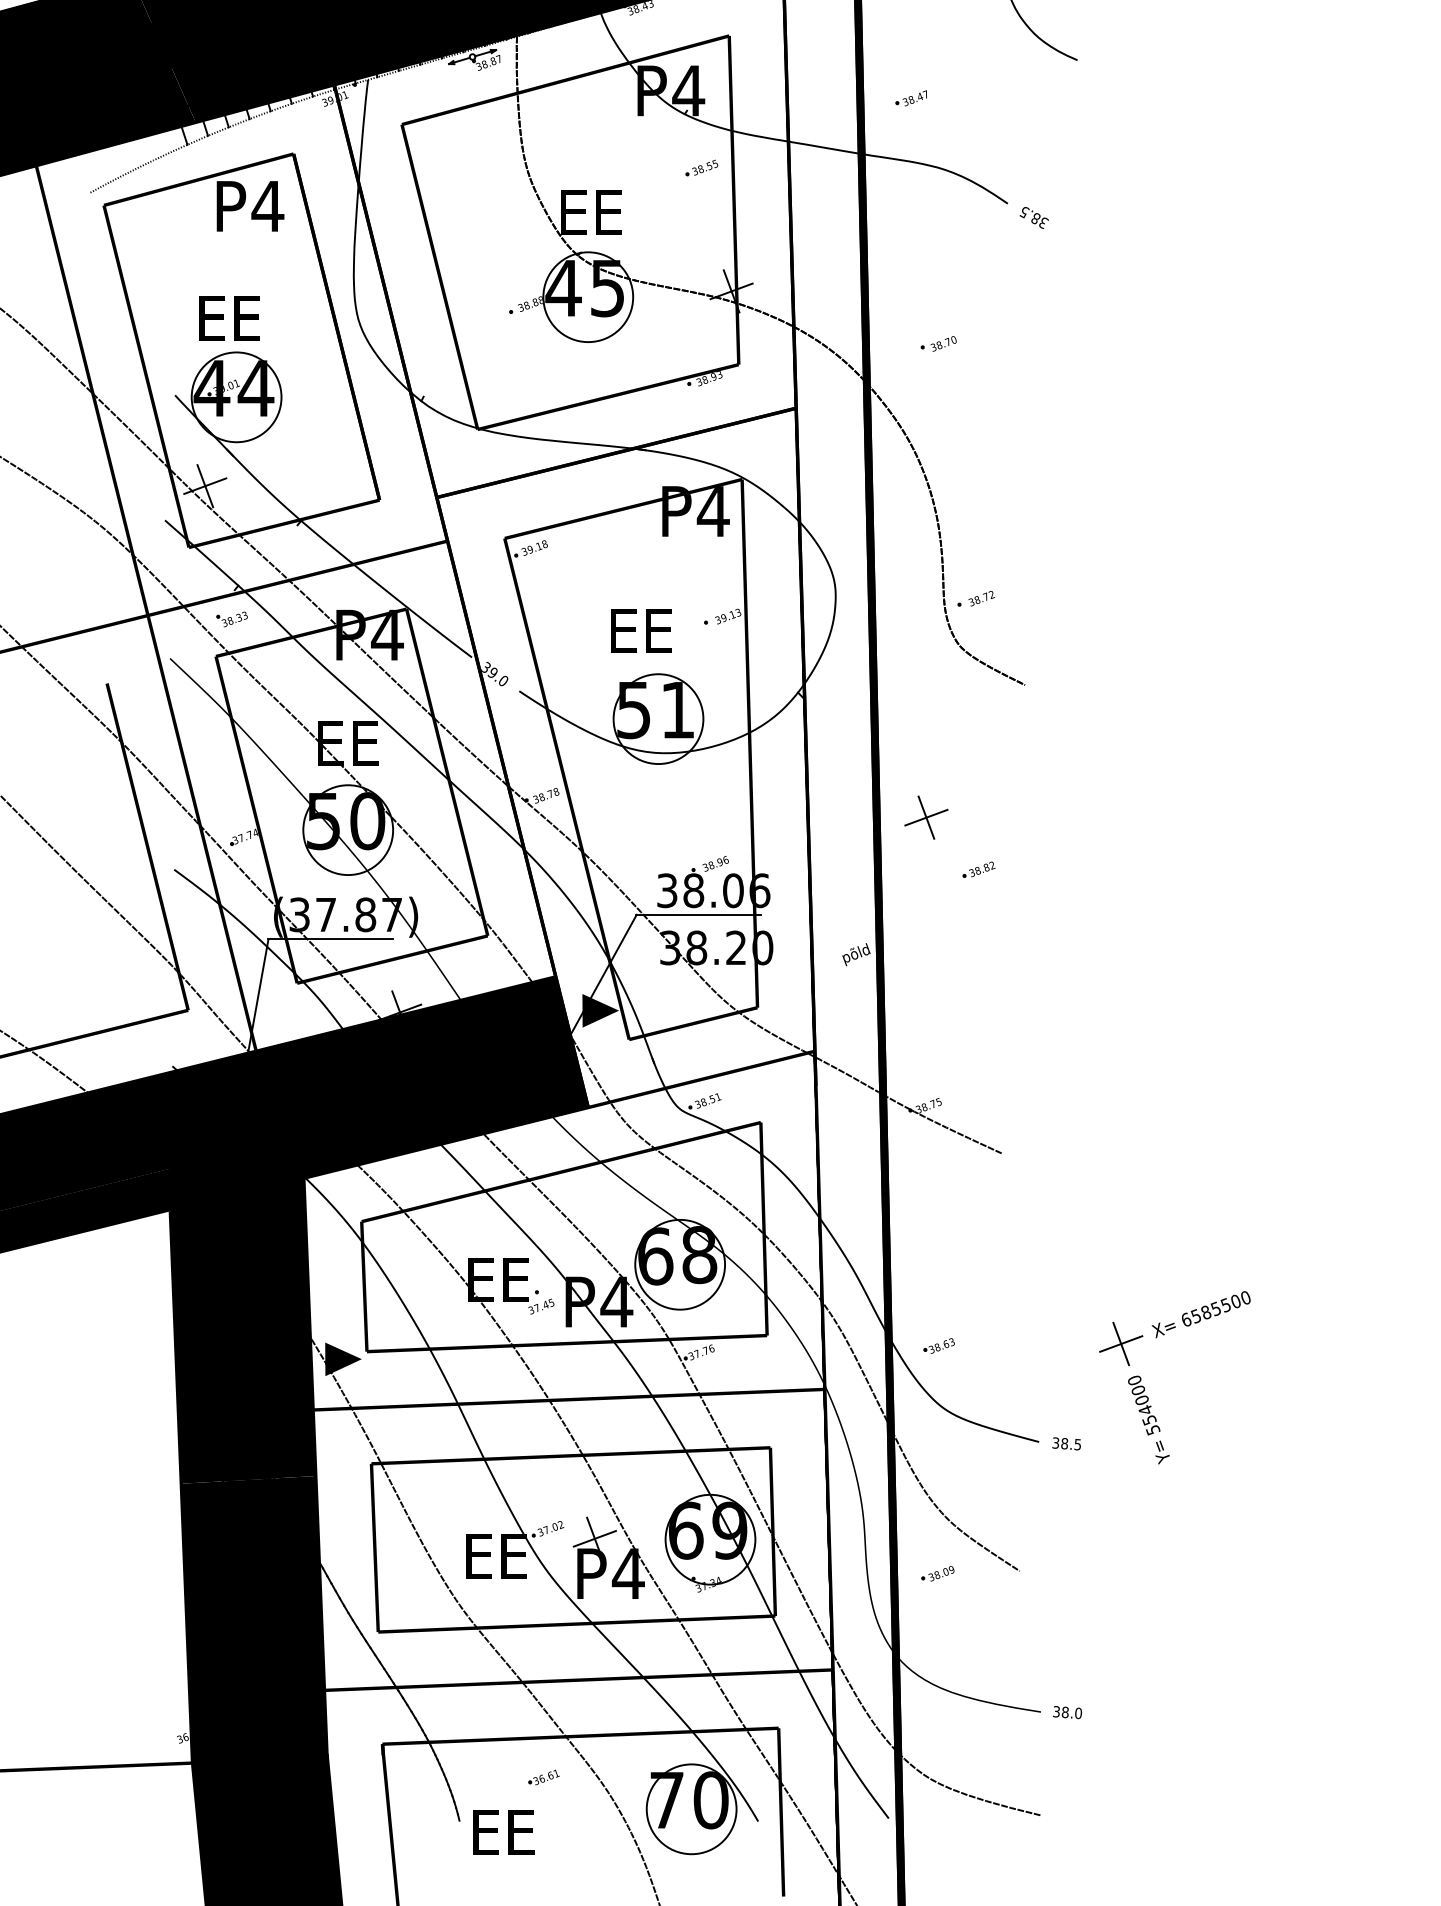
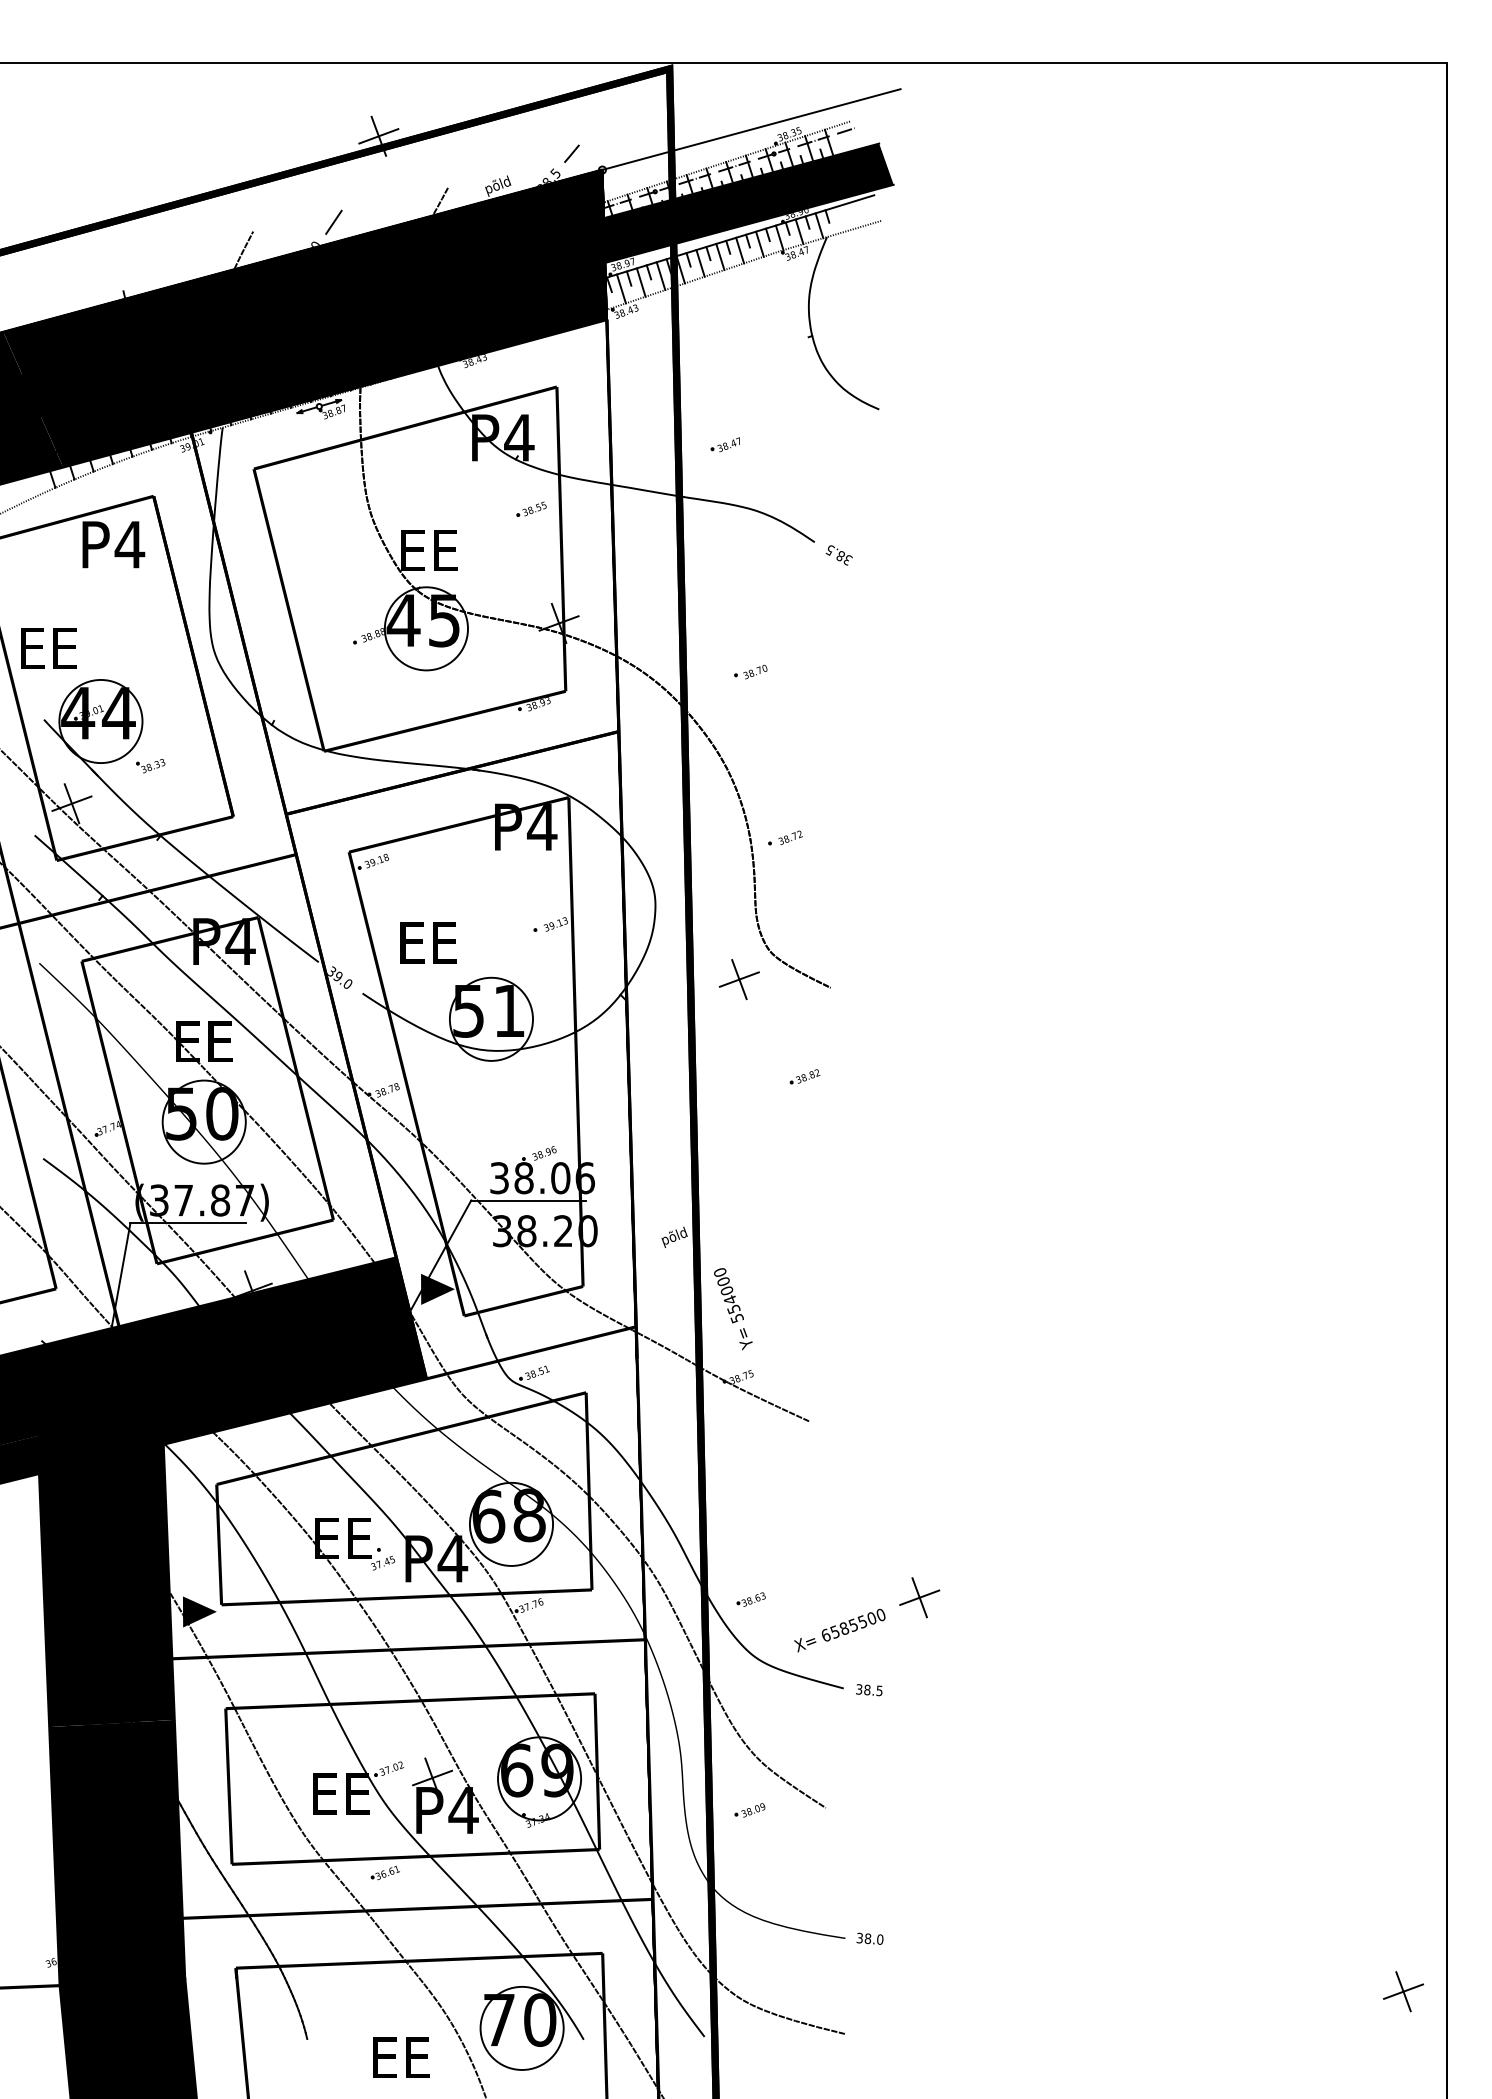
text: (229, 318) -> (48, 648), moved
part: (976, 598) -> (785, 837), moved
part: (231, 619) -> (150, 766), moved
text: (641, 630) -> (428, 942), moved
part: (925, 817) -> (738, 979), moved
part: (978, 869) -> (804, 1076), moved
text: (1200, 1314) -> (839, 1630), moved
text: (1149, 1420) -> (733, 1309), moved
part: (542, 1776) -> (384, 1872), moved
text: (504, 1832) -> (401, 2057), moved

